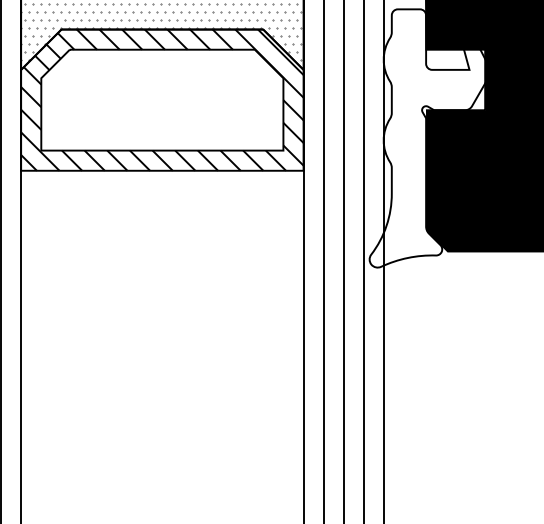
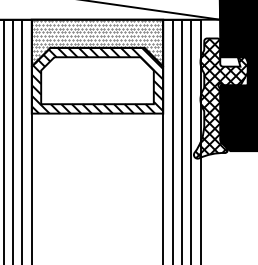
hatch: (430, 138) -> (222, 98), added

